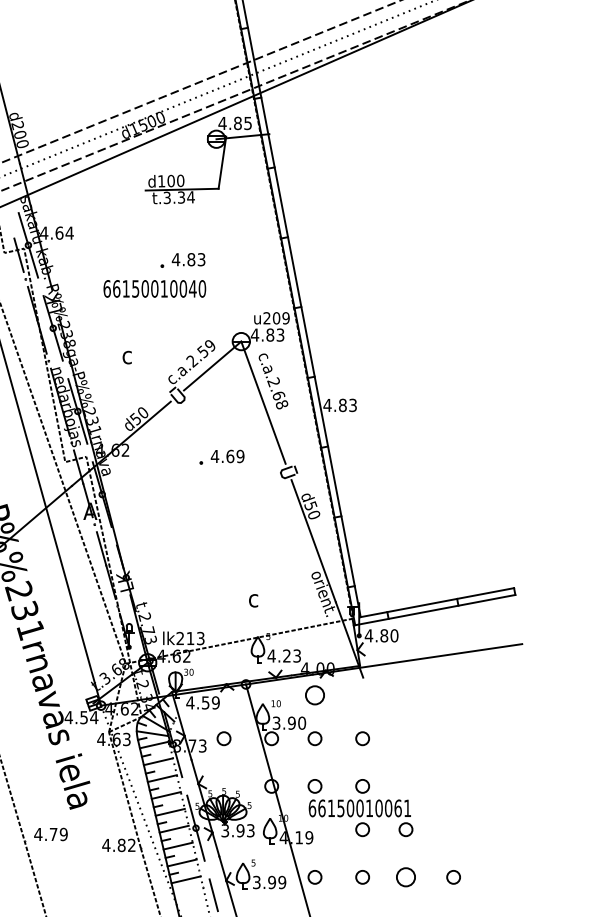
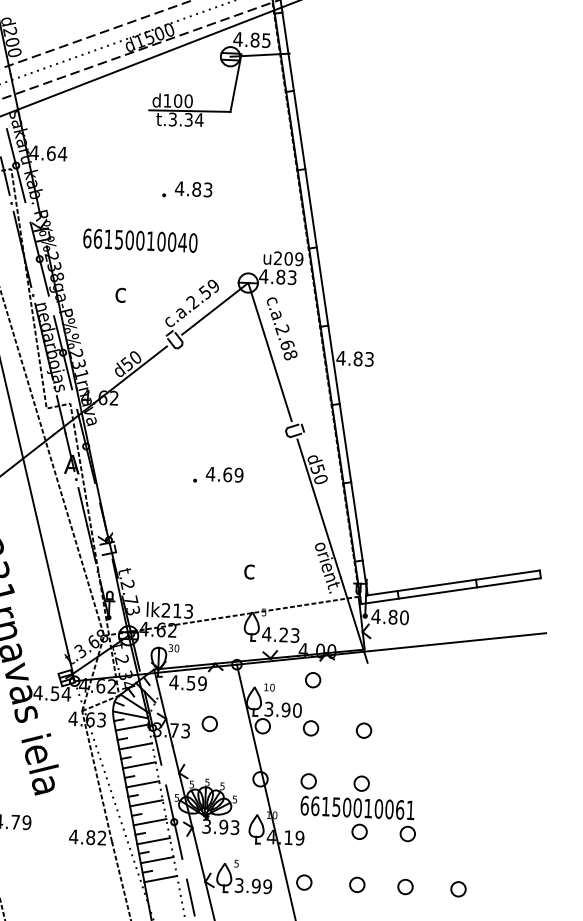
text: (154, 288) -> (140, 240), moved
part: (221, 456) -> (217, 474), moved
circle: (314, 695) -> (312, 680), size x0.71
circle: (405, 877) -> (404, 887), size x0.71

